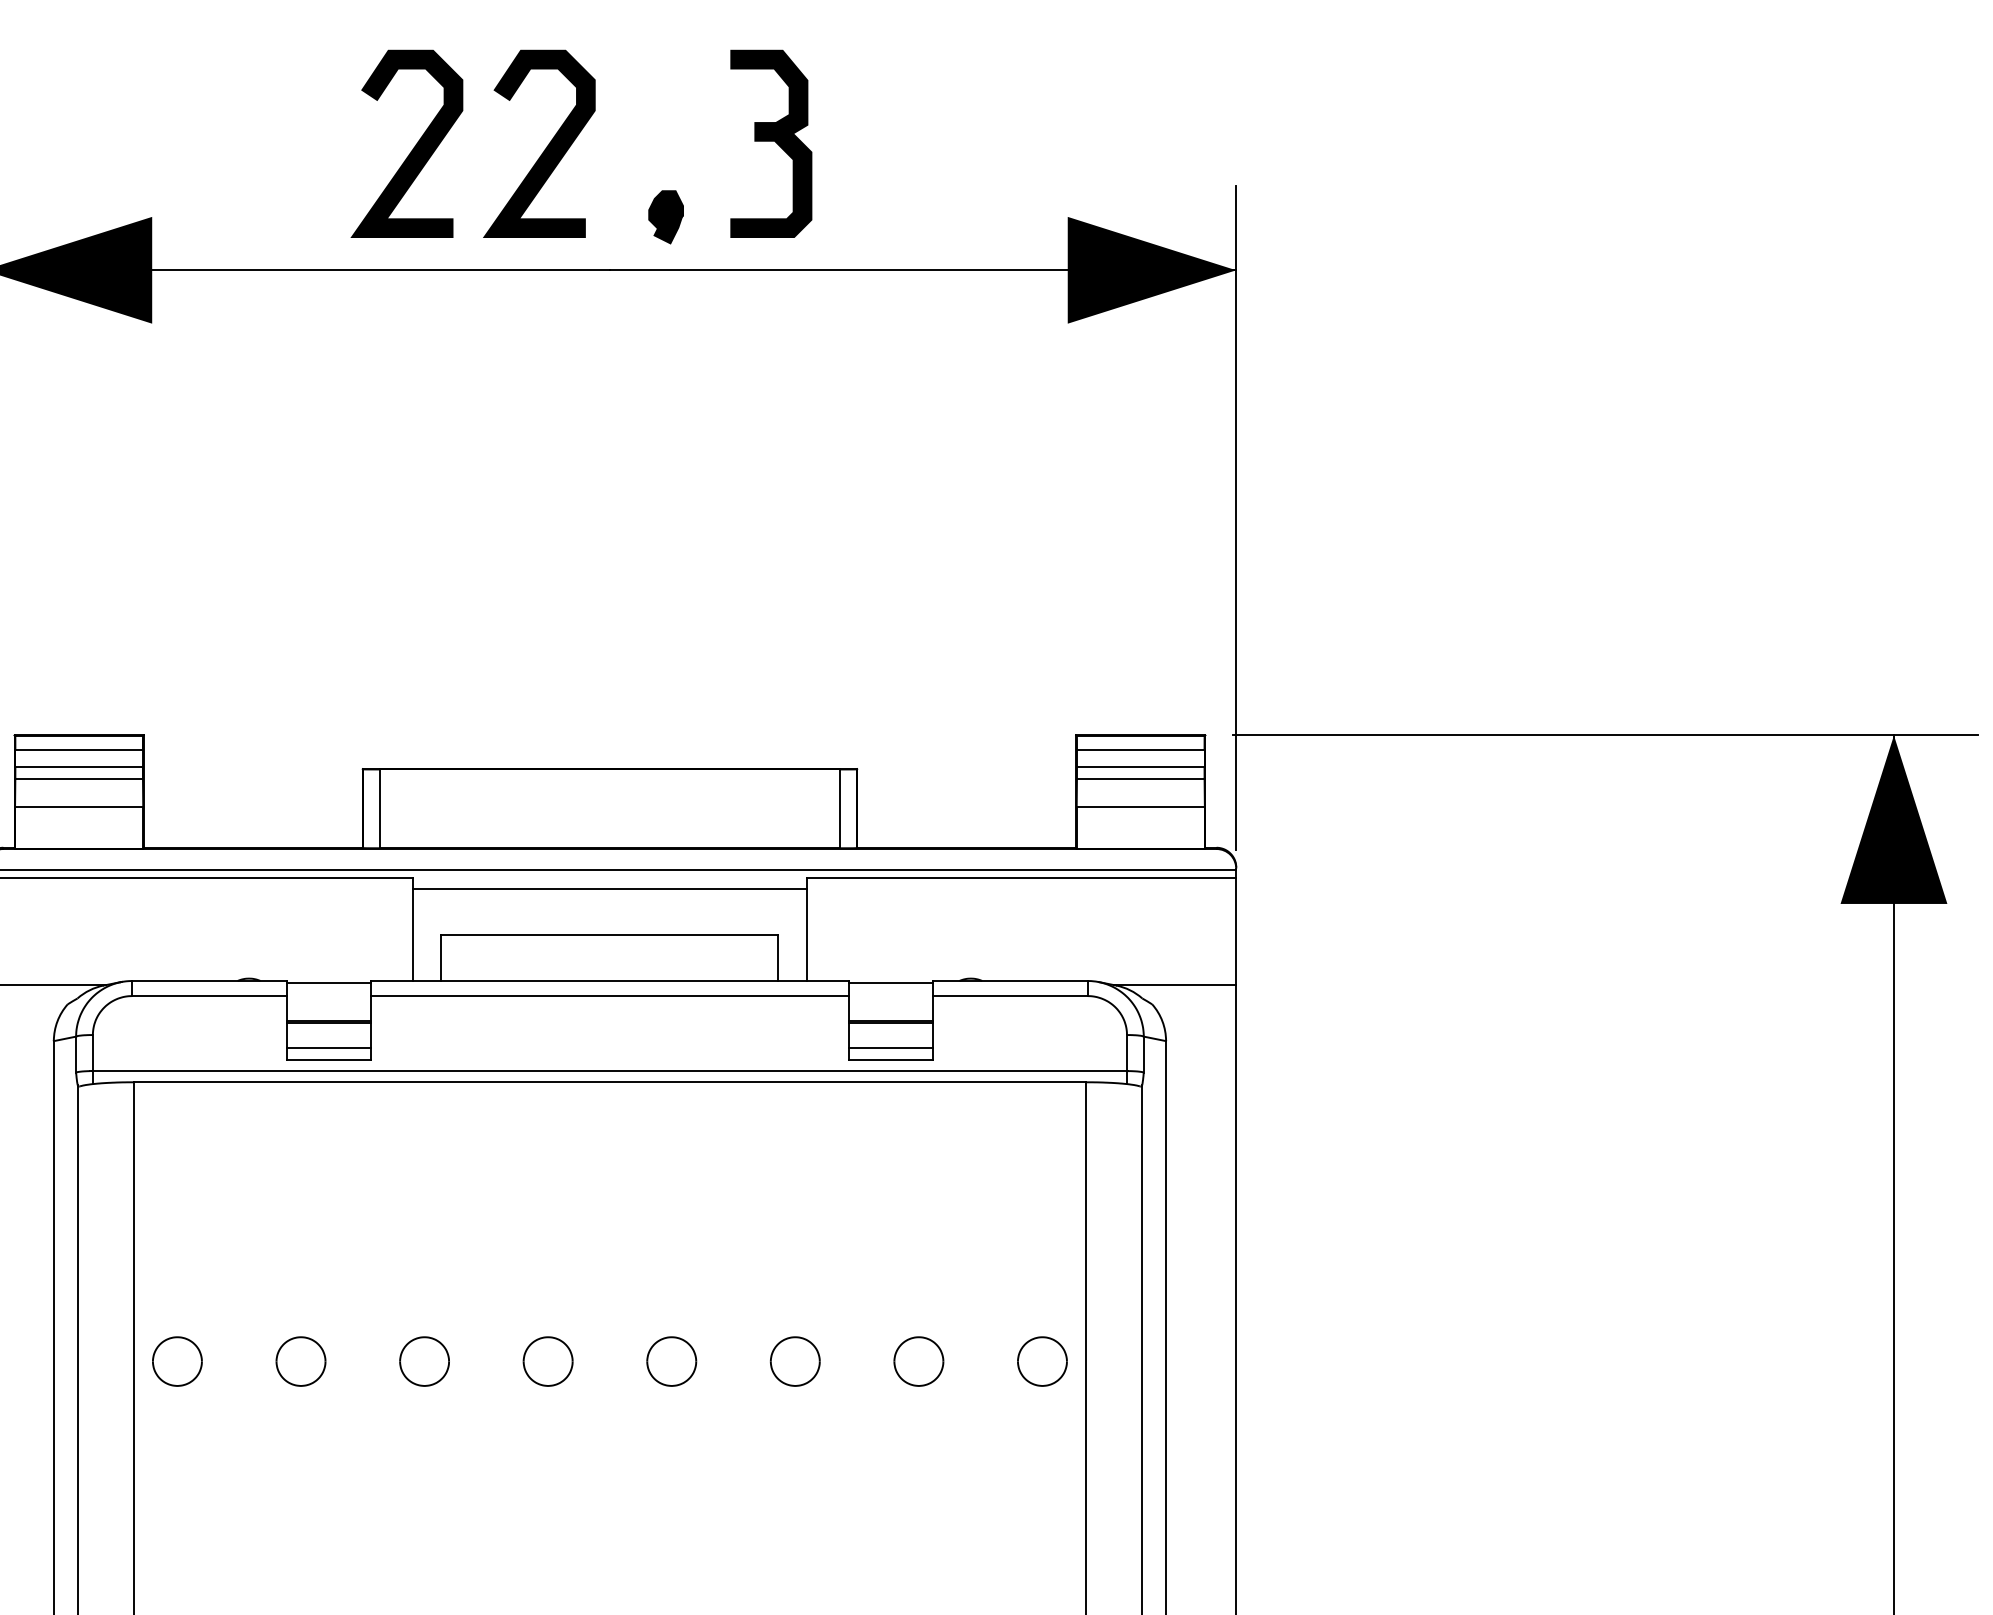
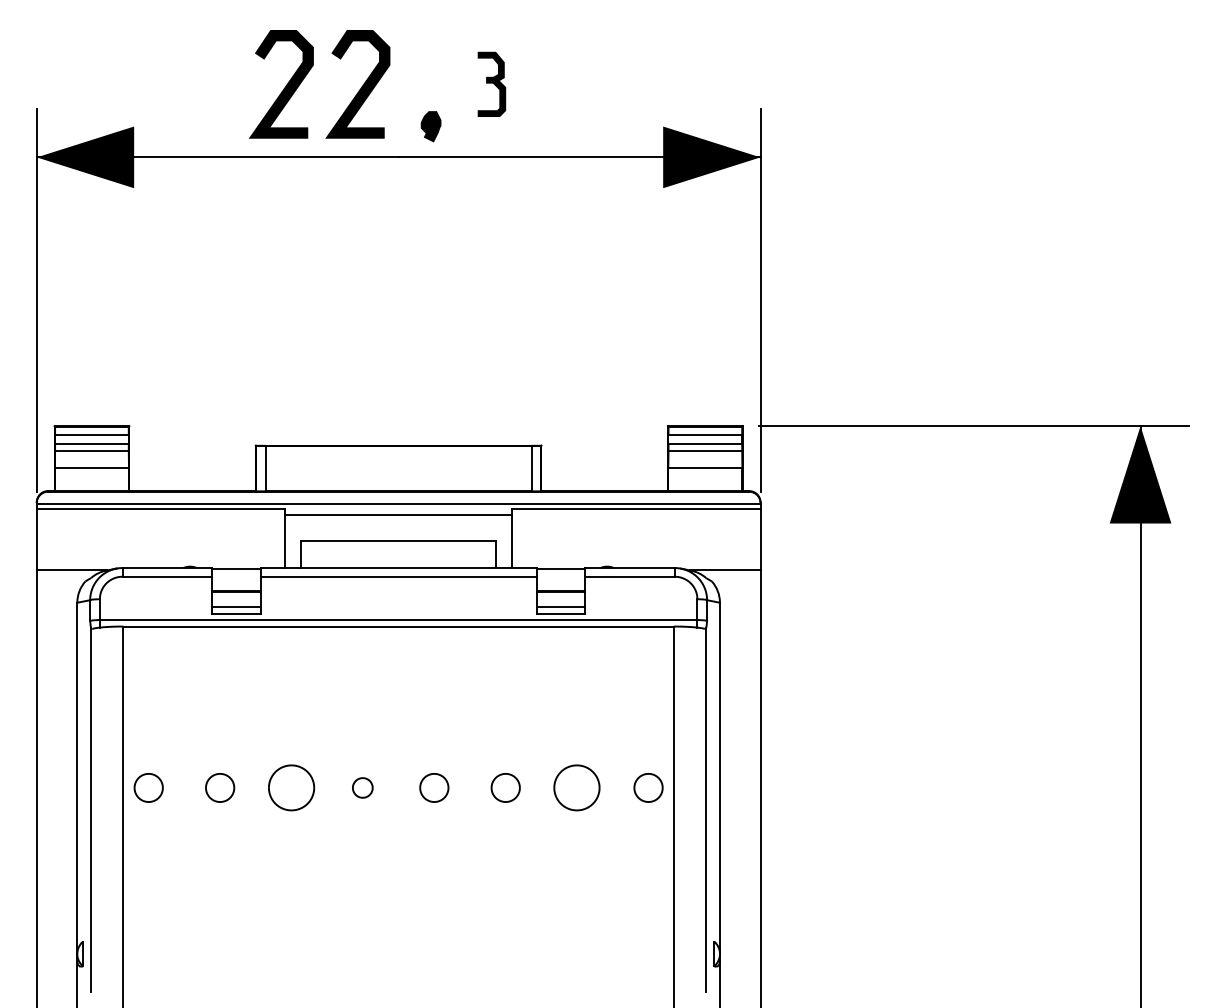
part: (770, 144) -> (491, 84), size x0.6
part: (424, 1360) -> (291, 787), size x1.6
part: (547, 1360) -> (362, 787), size x0.7
part: (919, 1360) -> (577, 787), size x1.6

